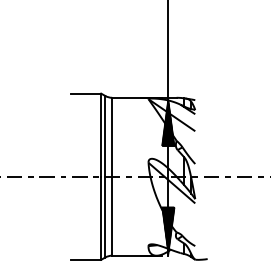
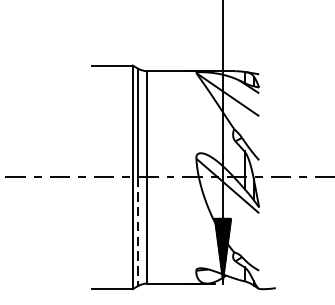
hatch: (168, 121) -> (223, 103), removed
line: (105, 217) -> (138, 232), solid -> dashed

